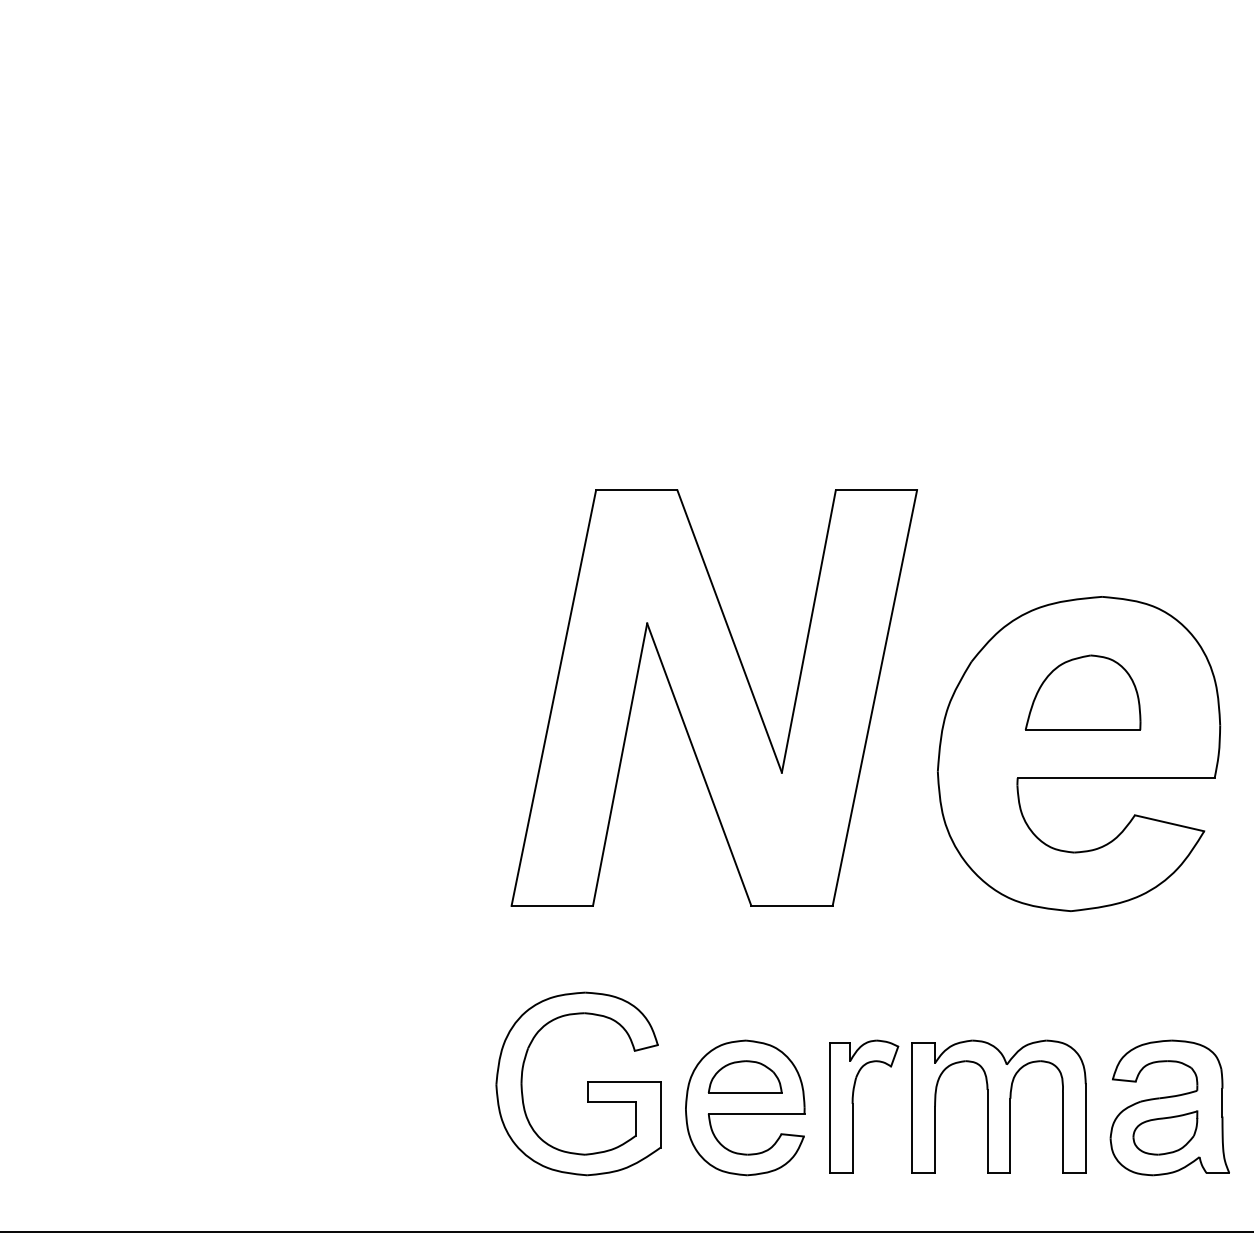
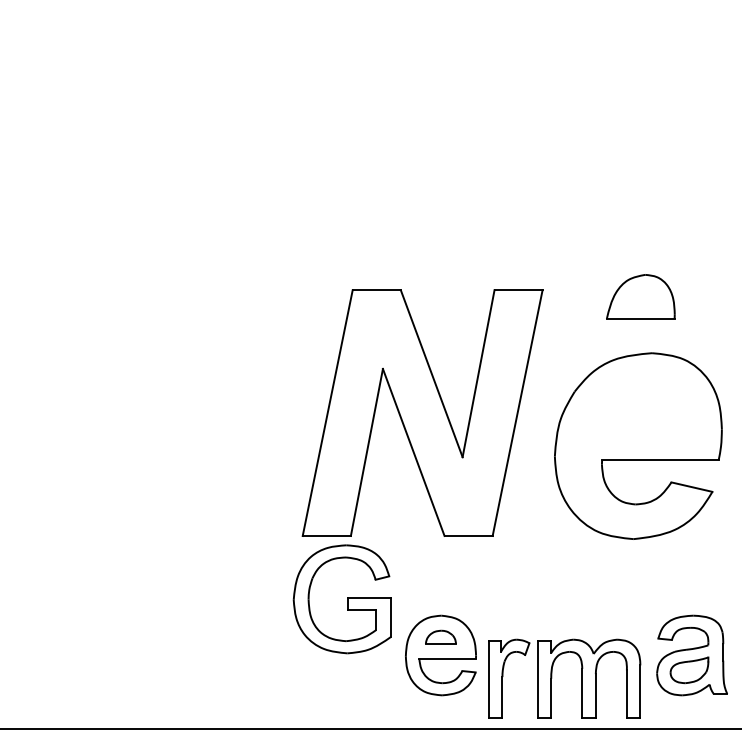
part: (1082, 692) -> (640, 296), moved
part: (744, 1077) -> (440, 637), size x0.7
part: (577, 1084) -> (341, 599), moved
part: (937, 1106) -> (552, 678), moved

